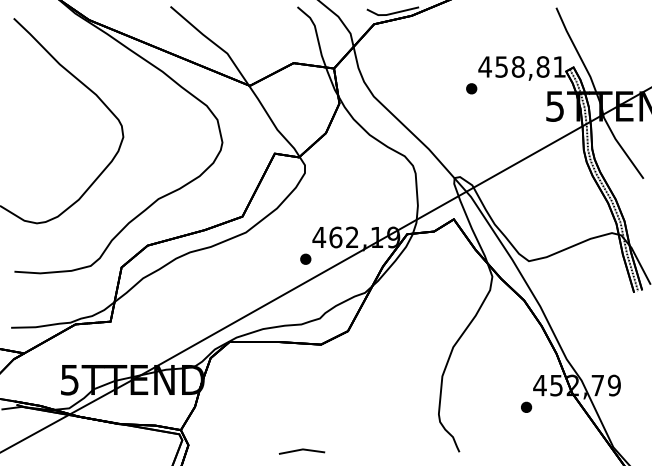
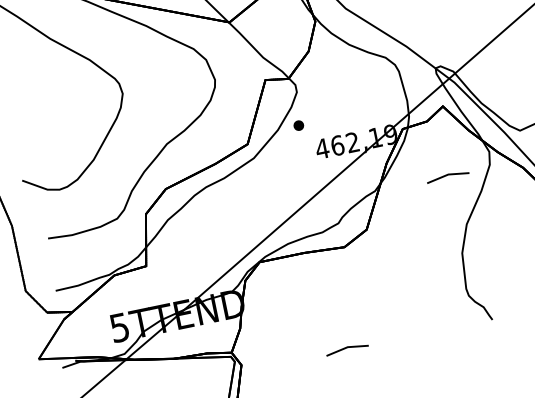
part: (305, 258) -> (298, 124), moved
line: (443, 292) -> (447, 175), added

